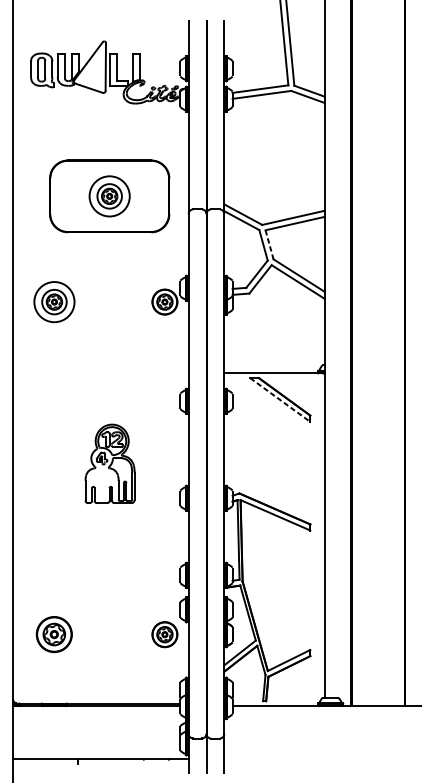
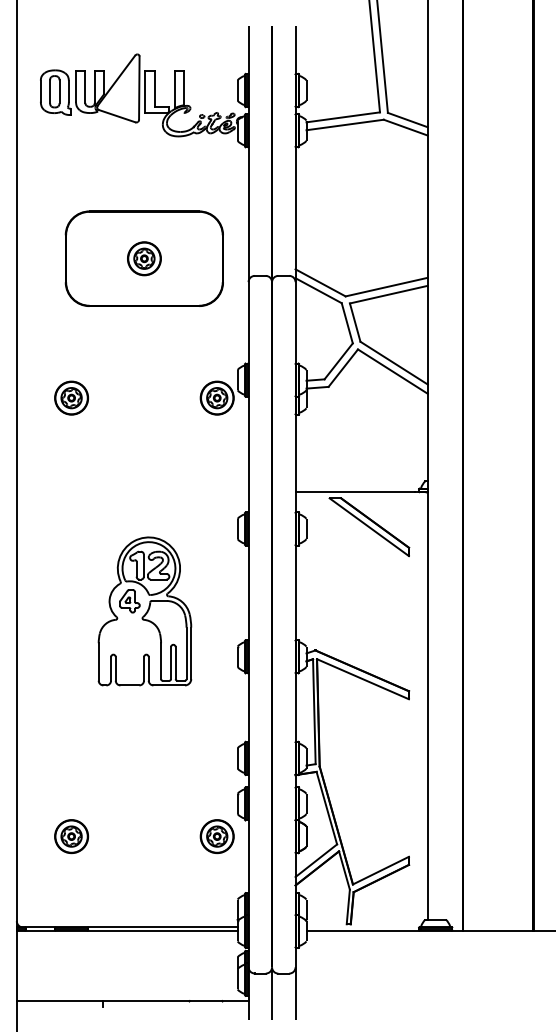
circle: (108, 196) -> (143, 258), size x0.62
line: (269, 244) -> (355, 322), dashed -> solid
circle: (54, 301) -> (71, 397), size x0.62
line: (280, 400) -> (369, 527), dashed -> solid
part: (109, 463) -> (144, 611), size x1.43
part: (54, 634) -> (71, 836), size x0.71

